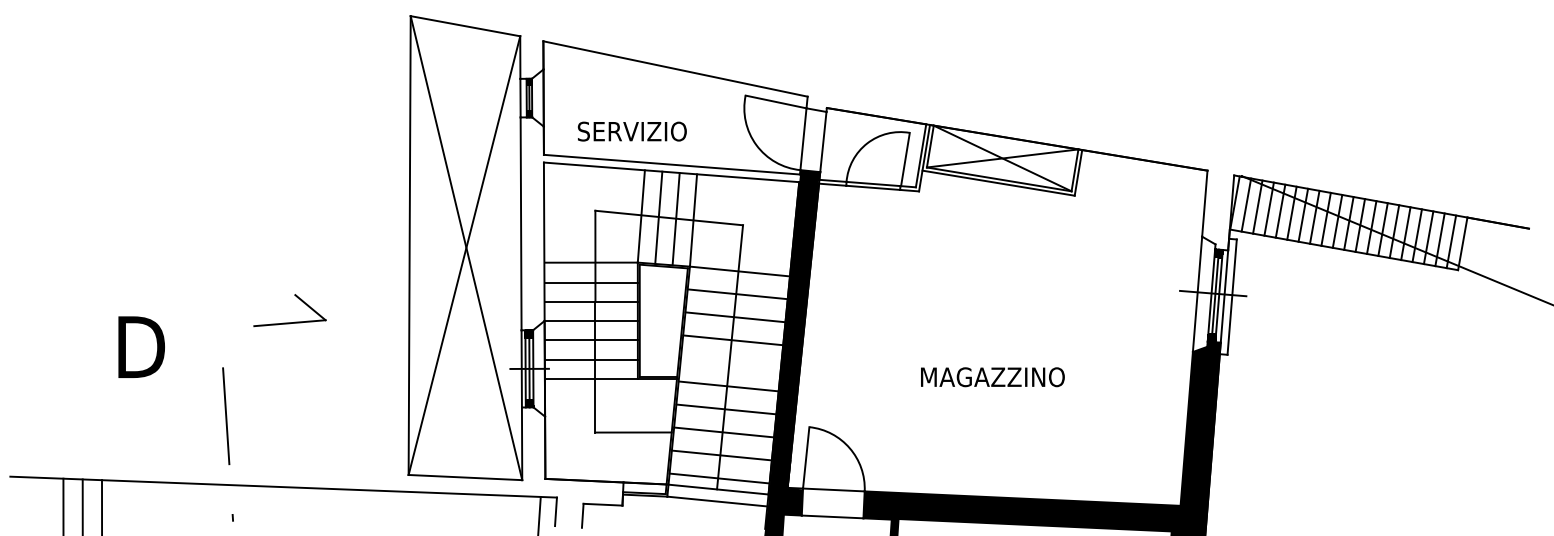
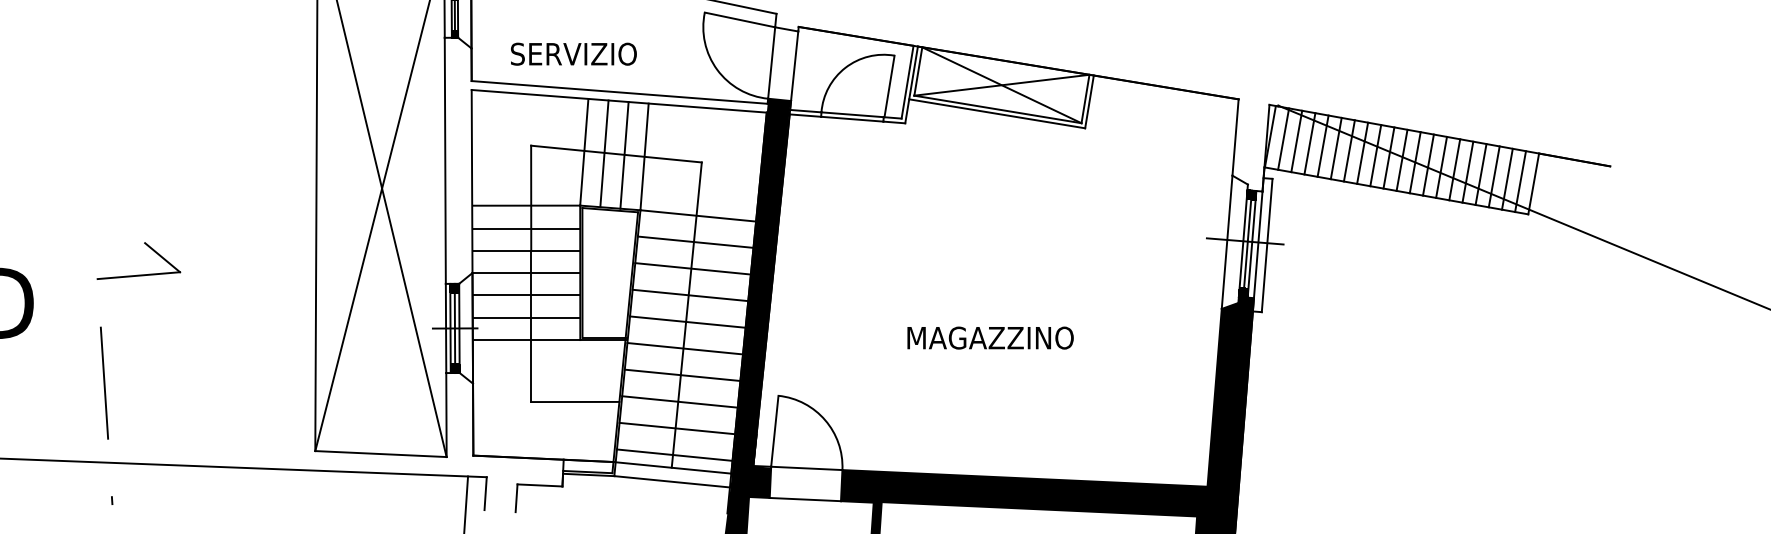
part: (289, 322) -> (138, 274), moved
line: (730, 363) -> (687, 322), added

